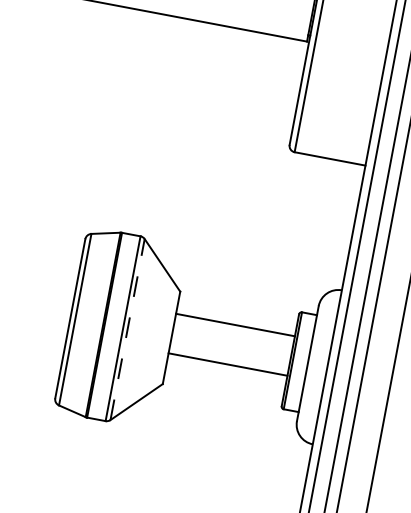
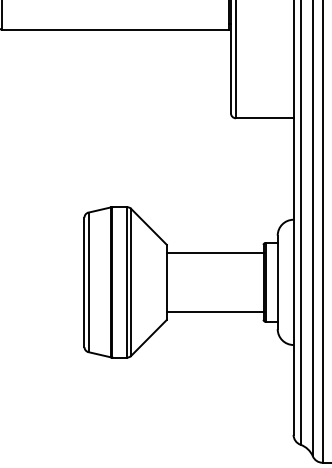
line: (234, 324) -> (214, 252), moved
line: (128, 329) -> (131, 282), dashed -> solid
line: (227, 363) -> (214, 311), moved

